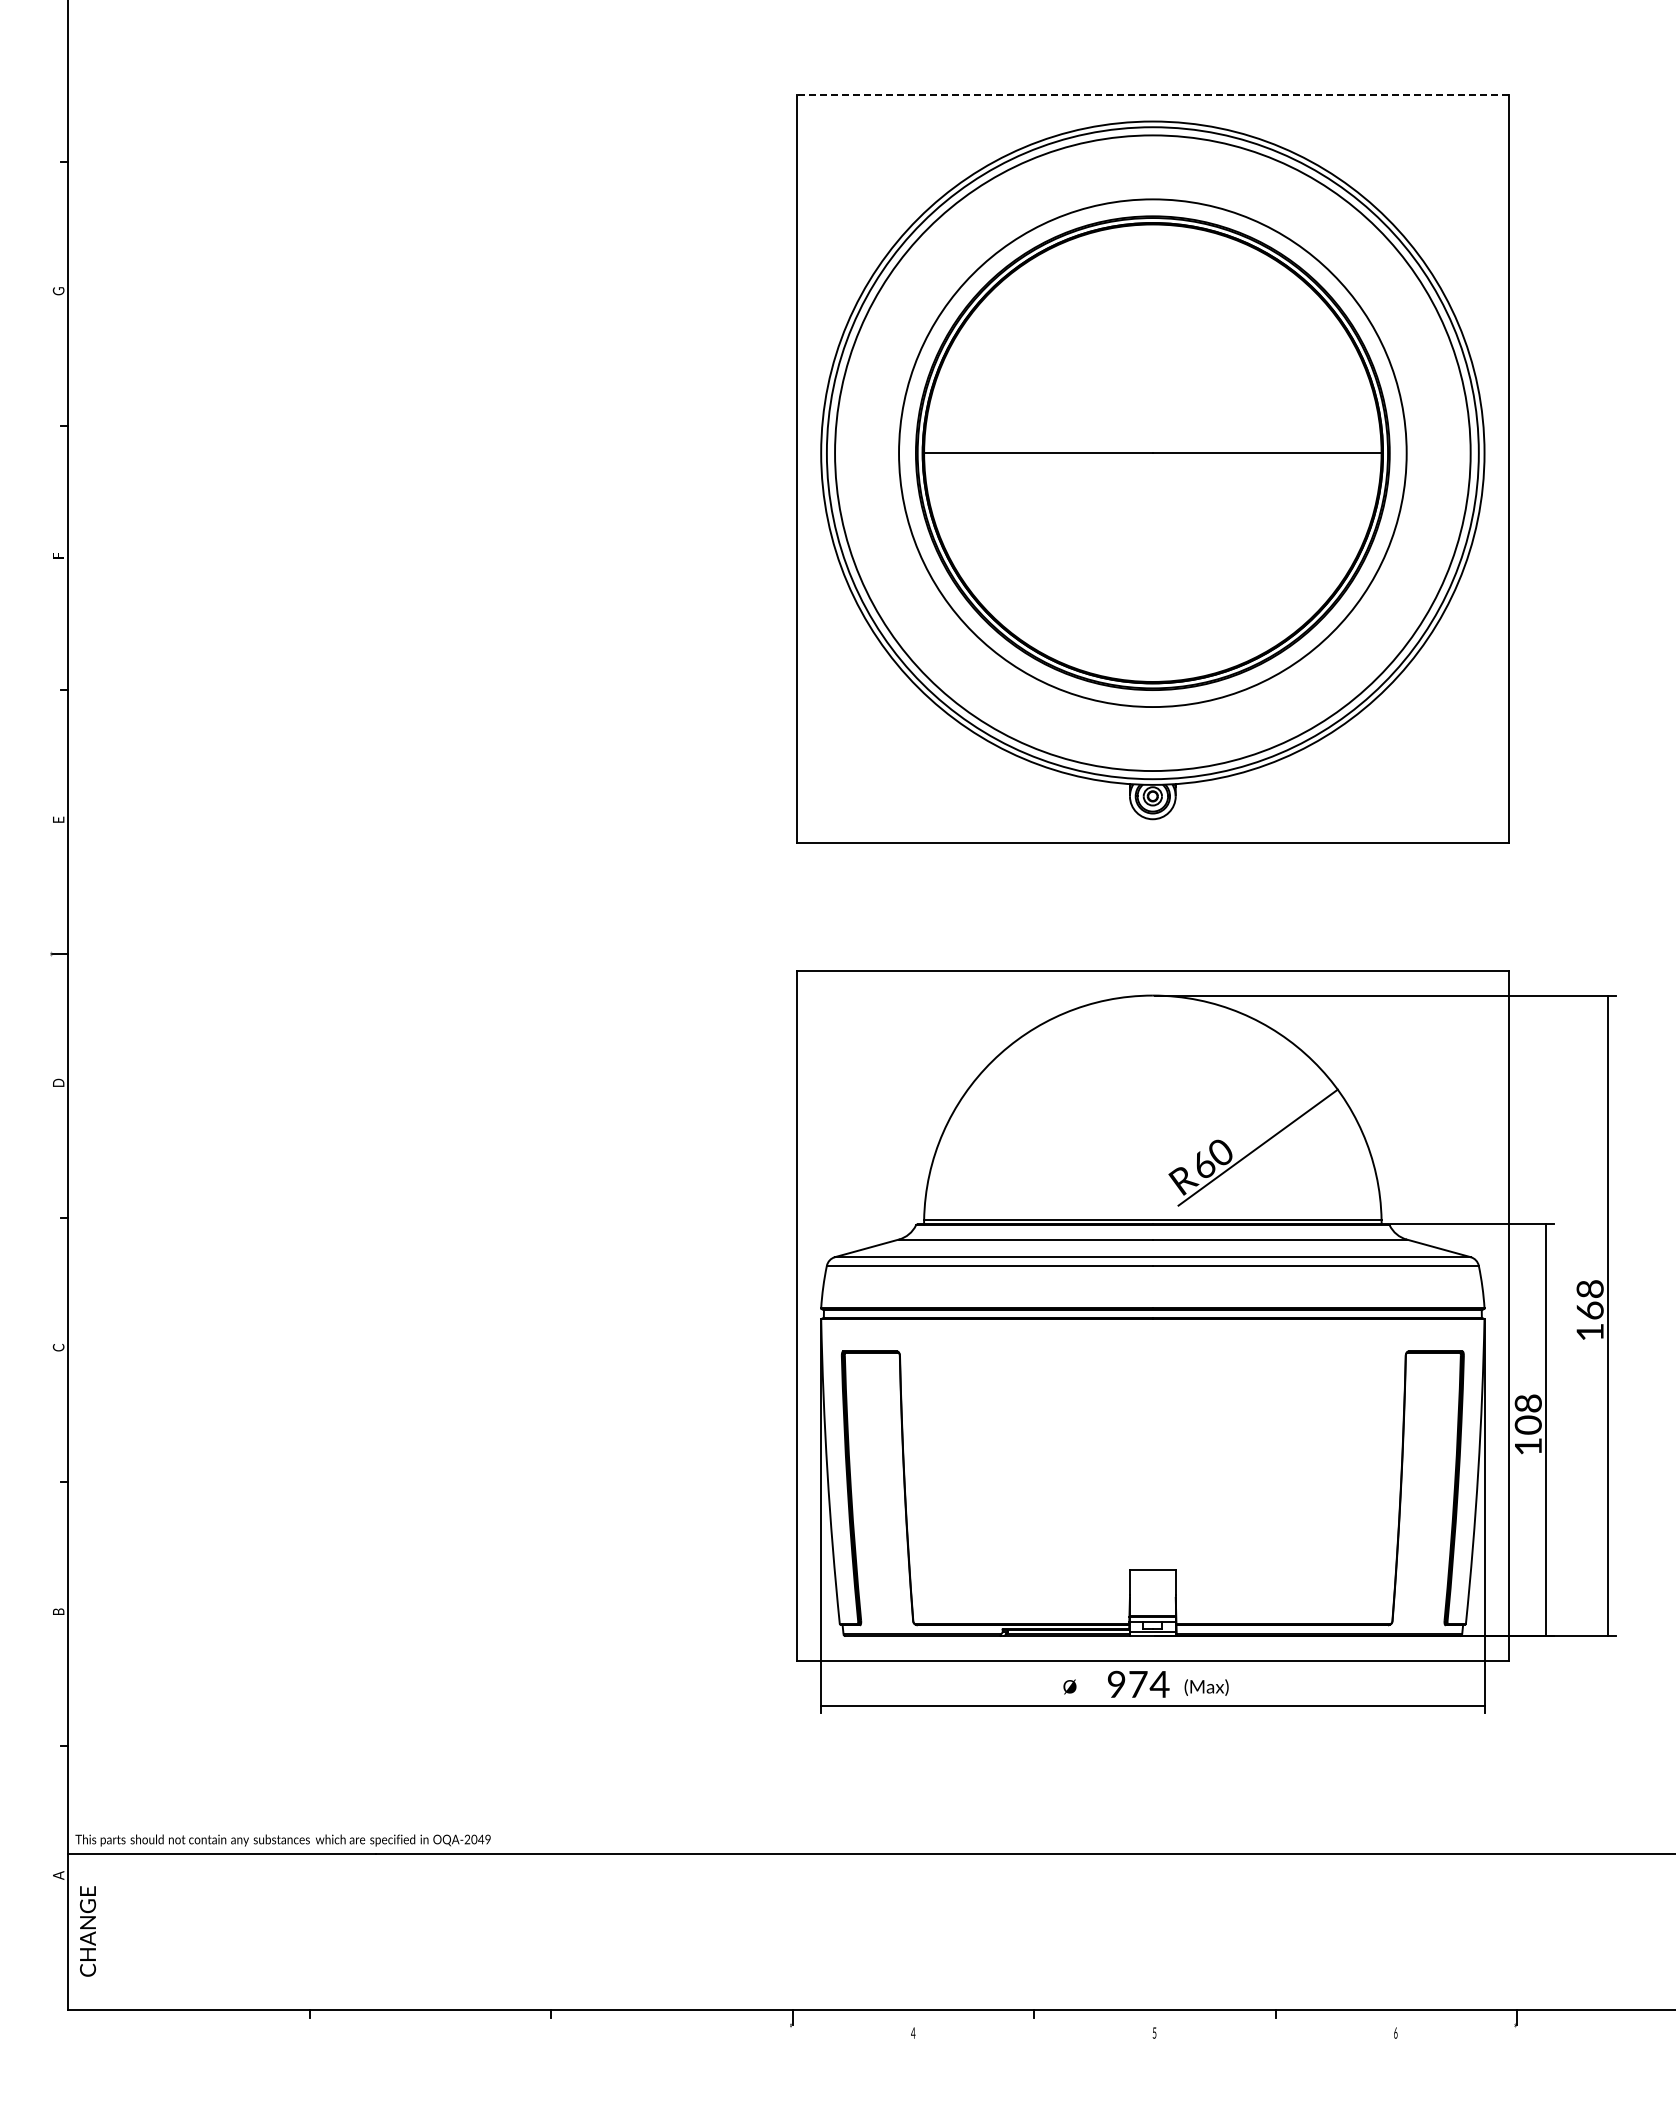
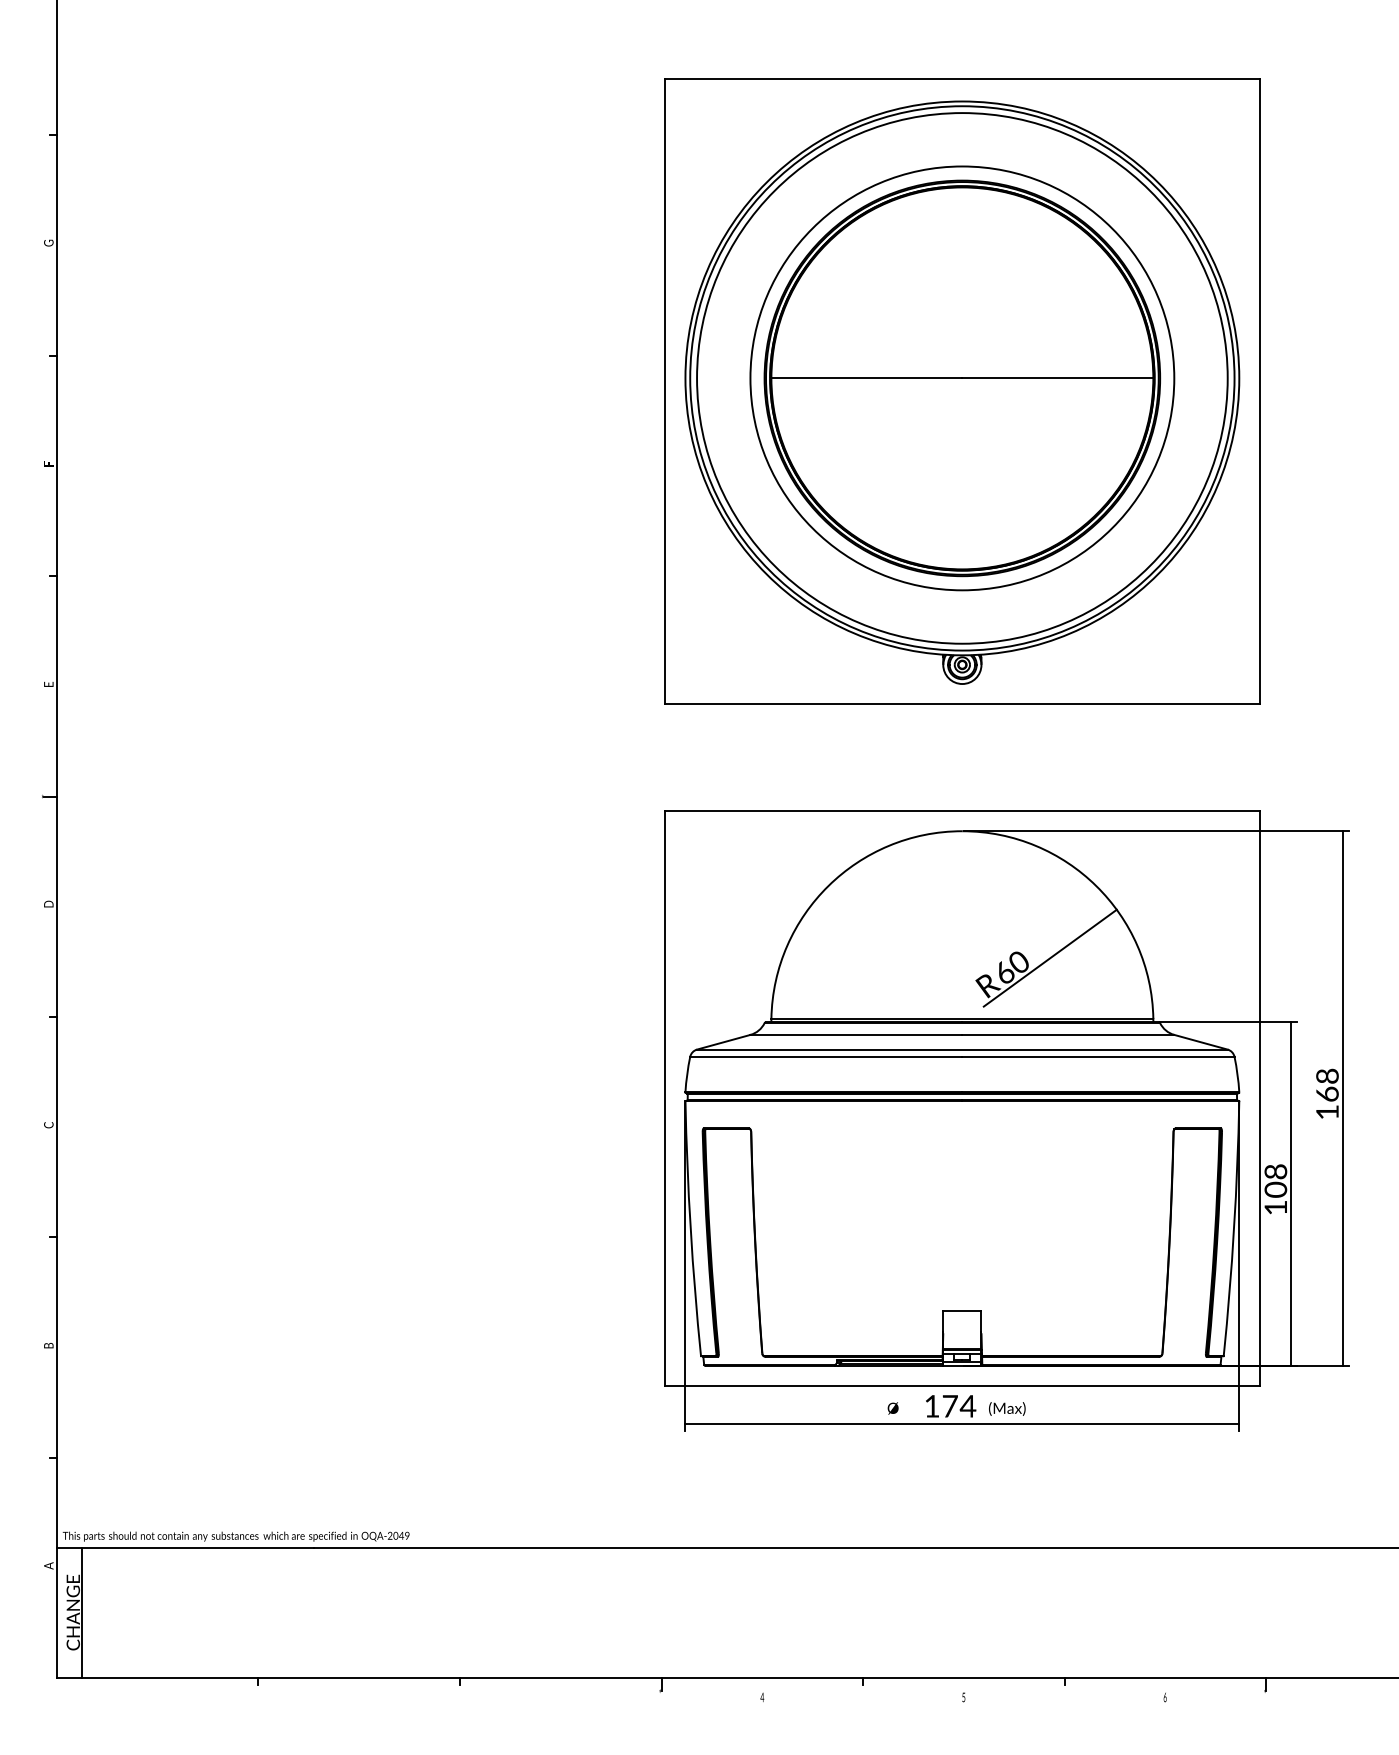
line: (1152, 94) -> (962, 78), dashed -> solid
text: (1116, 1683) -> (932, 1405), 974 -> 174
line: (98, 1931) -> (82, 1612), added

